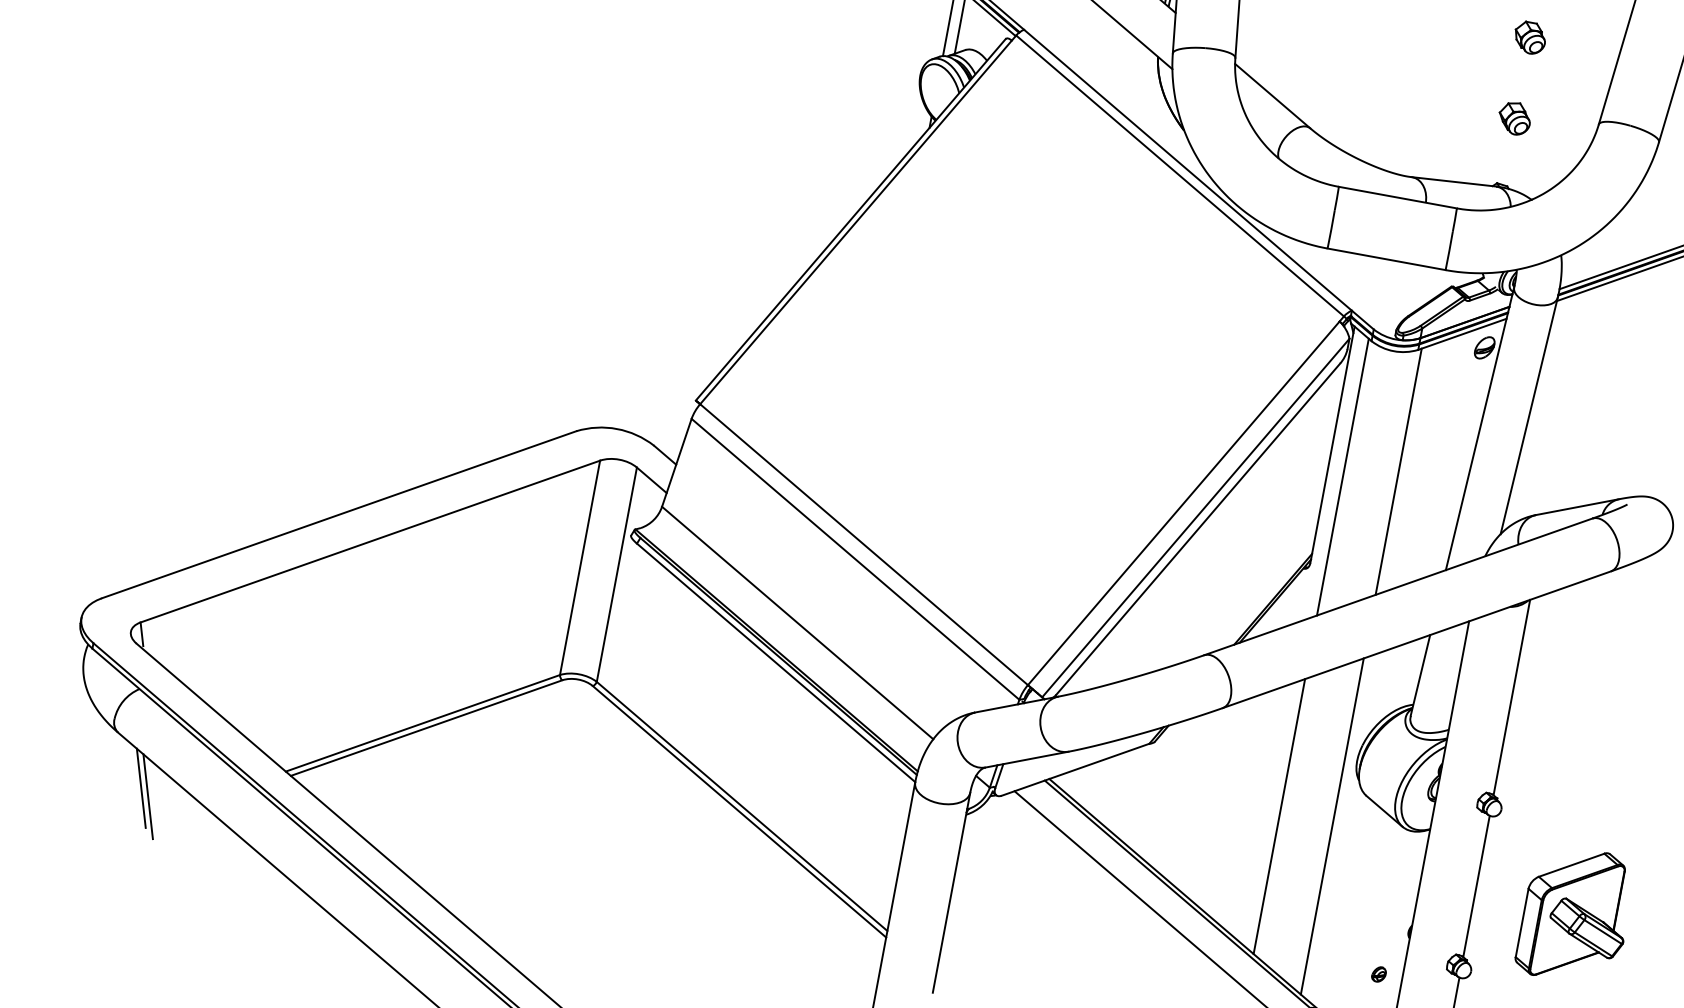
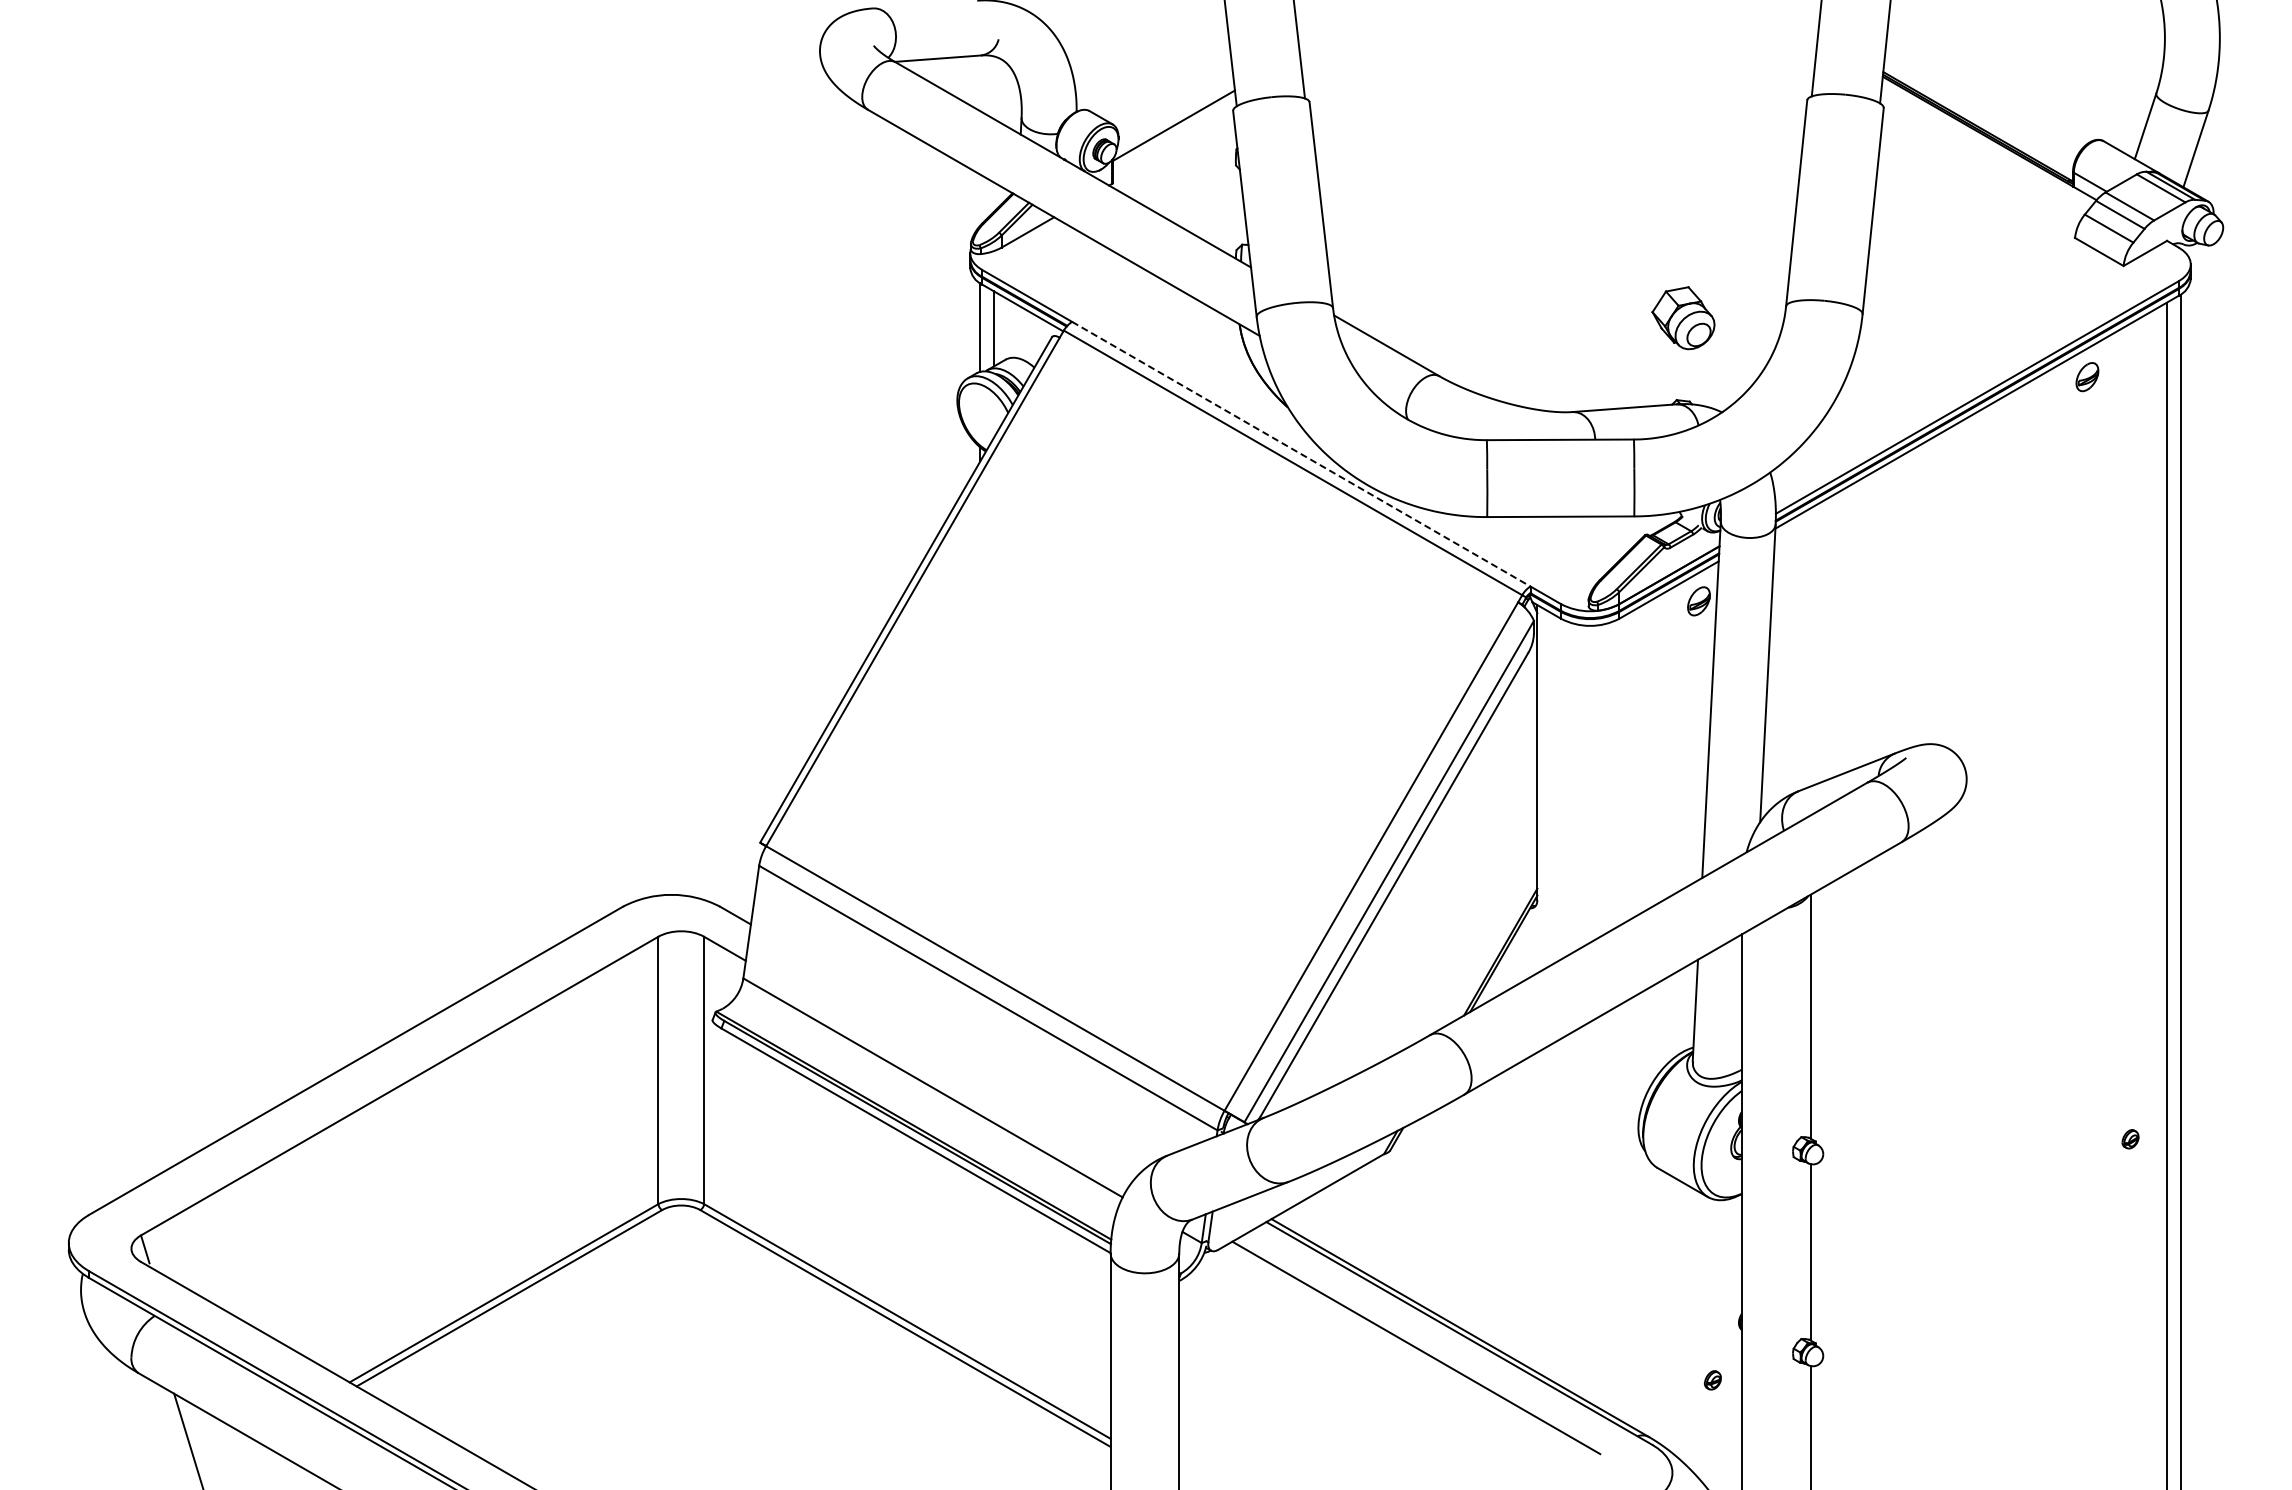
part: (1529, 37) -> (1683, 217), removed
part: (1514, 117) -> (1683, 317), size x1.6
line: (1188, 170) -> (1301, 454), solid -> dashed
line: (1399, 471) -> (1623, 769), removed
line: (1343, 476) -> (1557, 788), removed
line: (141, 787) -> (179, 1434), removed
line: (1279, 816) -> (1557, 1212), removed
line: (1332, 826) -> (1623, 1212), removed
part: (1575, 915) -> (1936, 1264), removed

